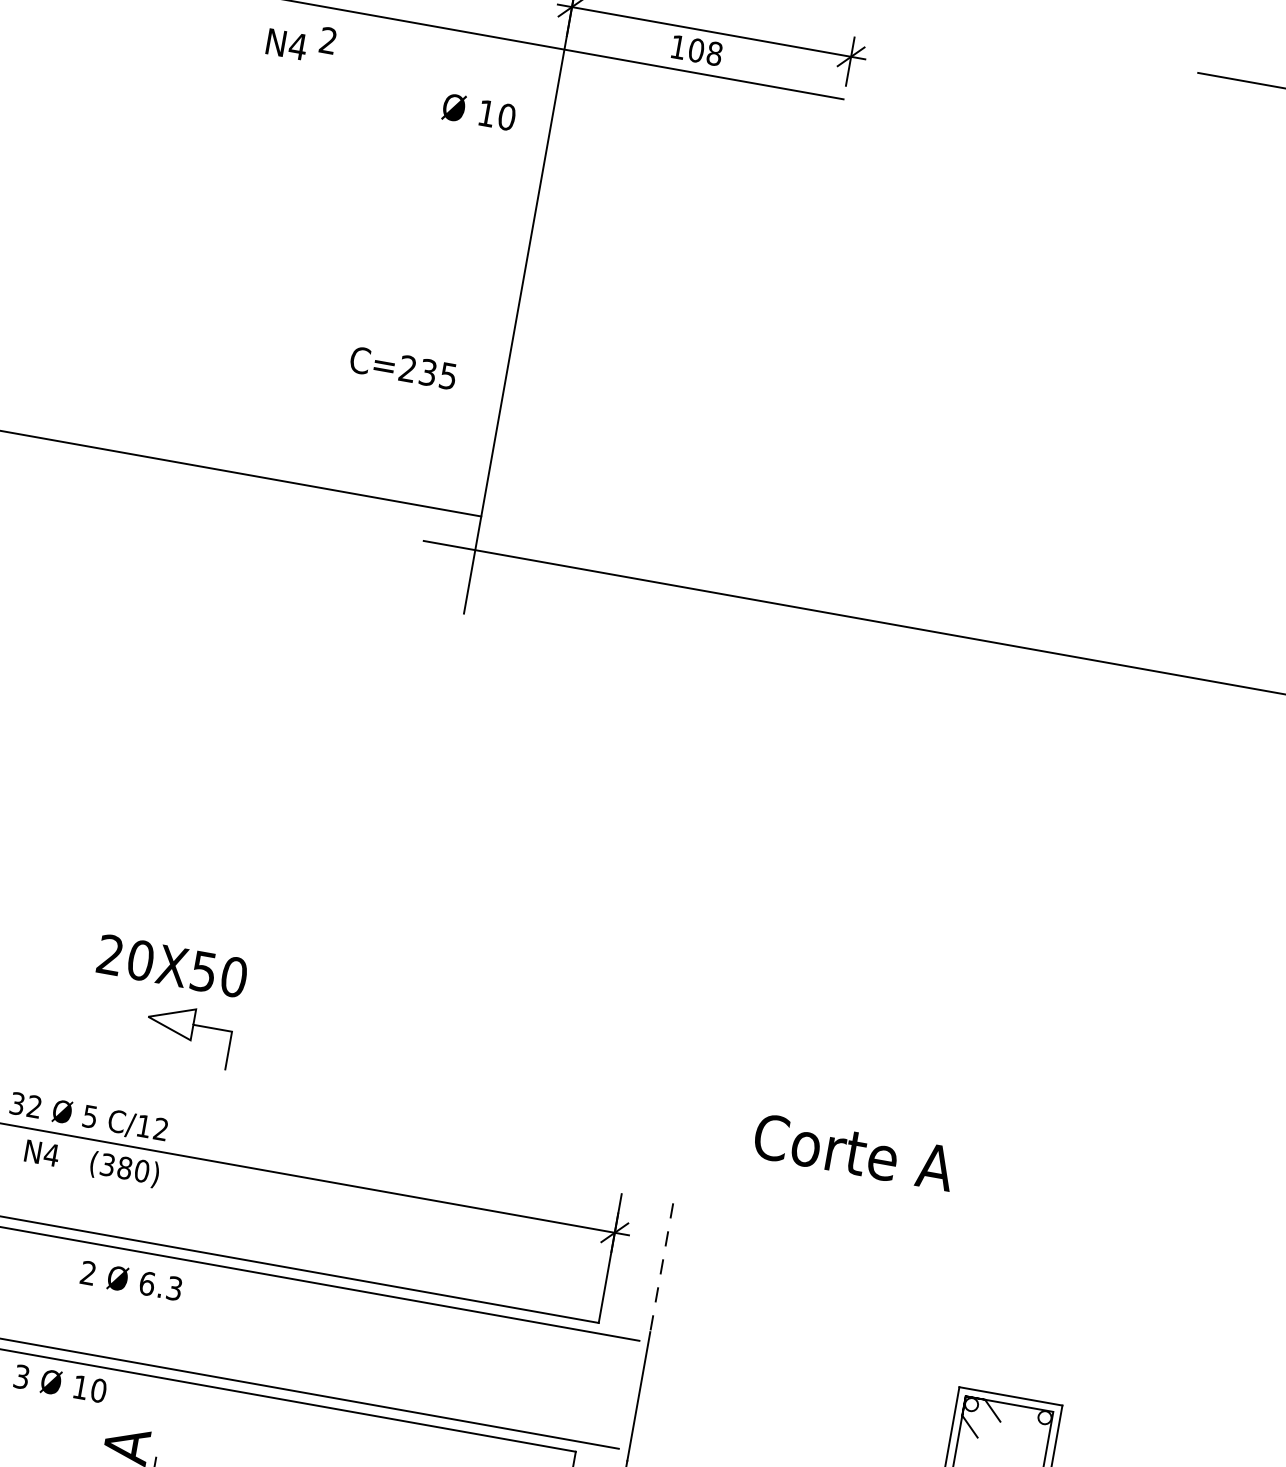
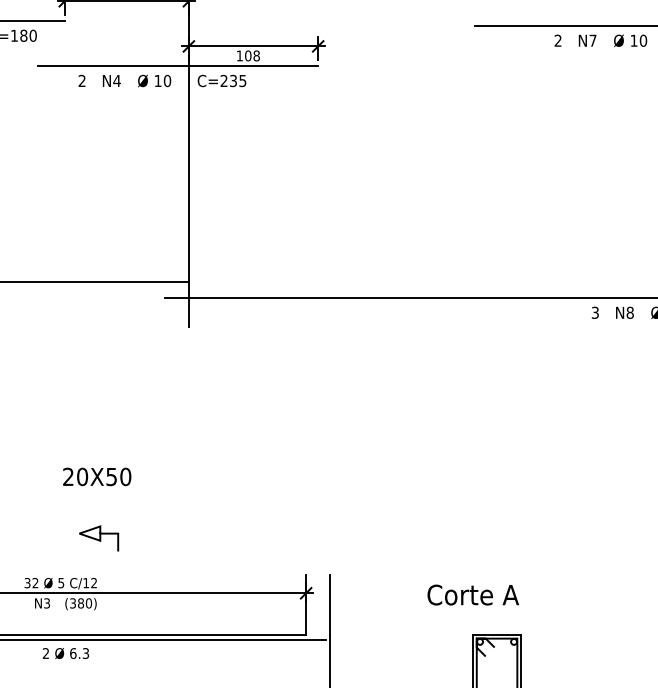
text: (286, 43) -> (111, 80), moved
text: (479, 111) -> (154, 80), moved
text: (402, 366) -> (221, 80), moved
text: (173, 965) -> (97, 476), moved
text: (852, 1150) -> (472, 594), moved
text: (50, 1155) -> (46, 603), N4 -> N3
line: (662, 1268) -> (330, 605), dashed -> solid
text: (130, 1280) -> (65, 653), moved

